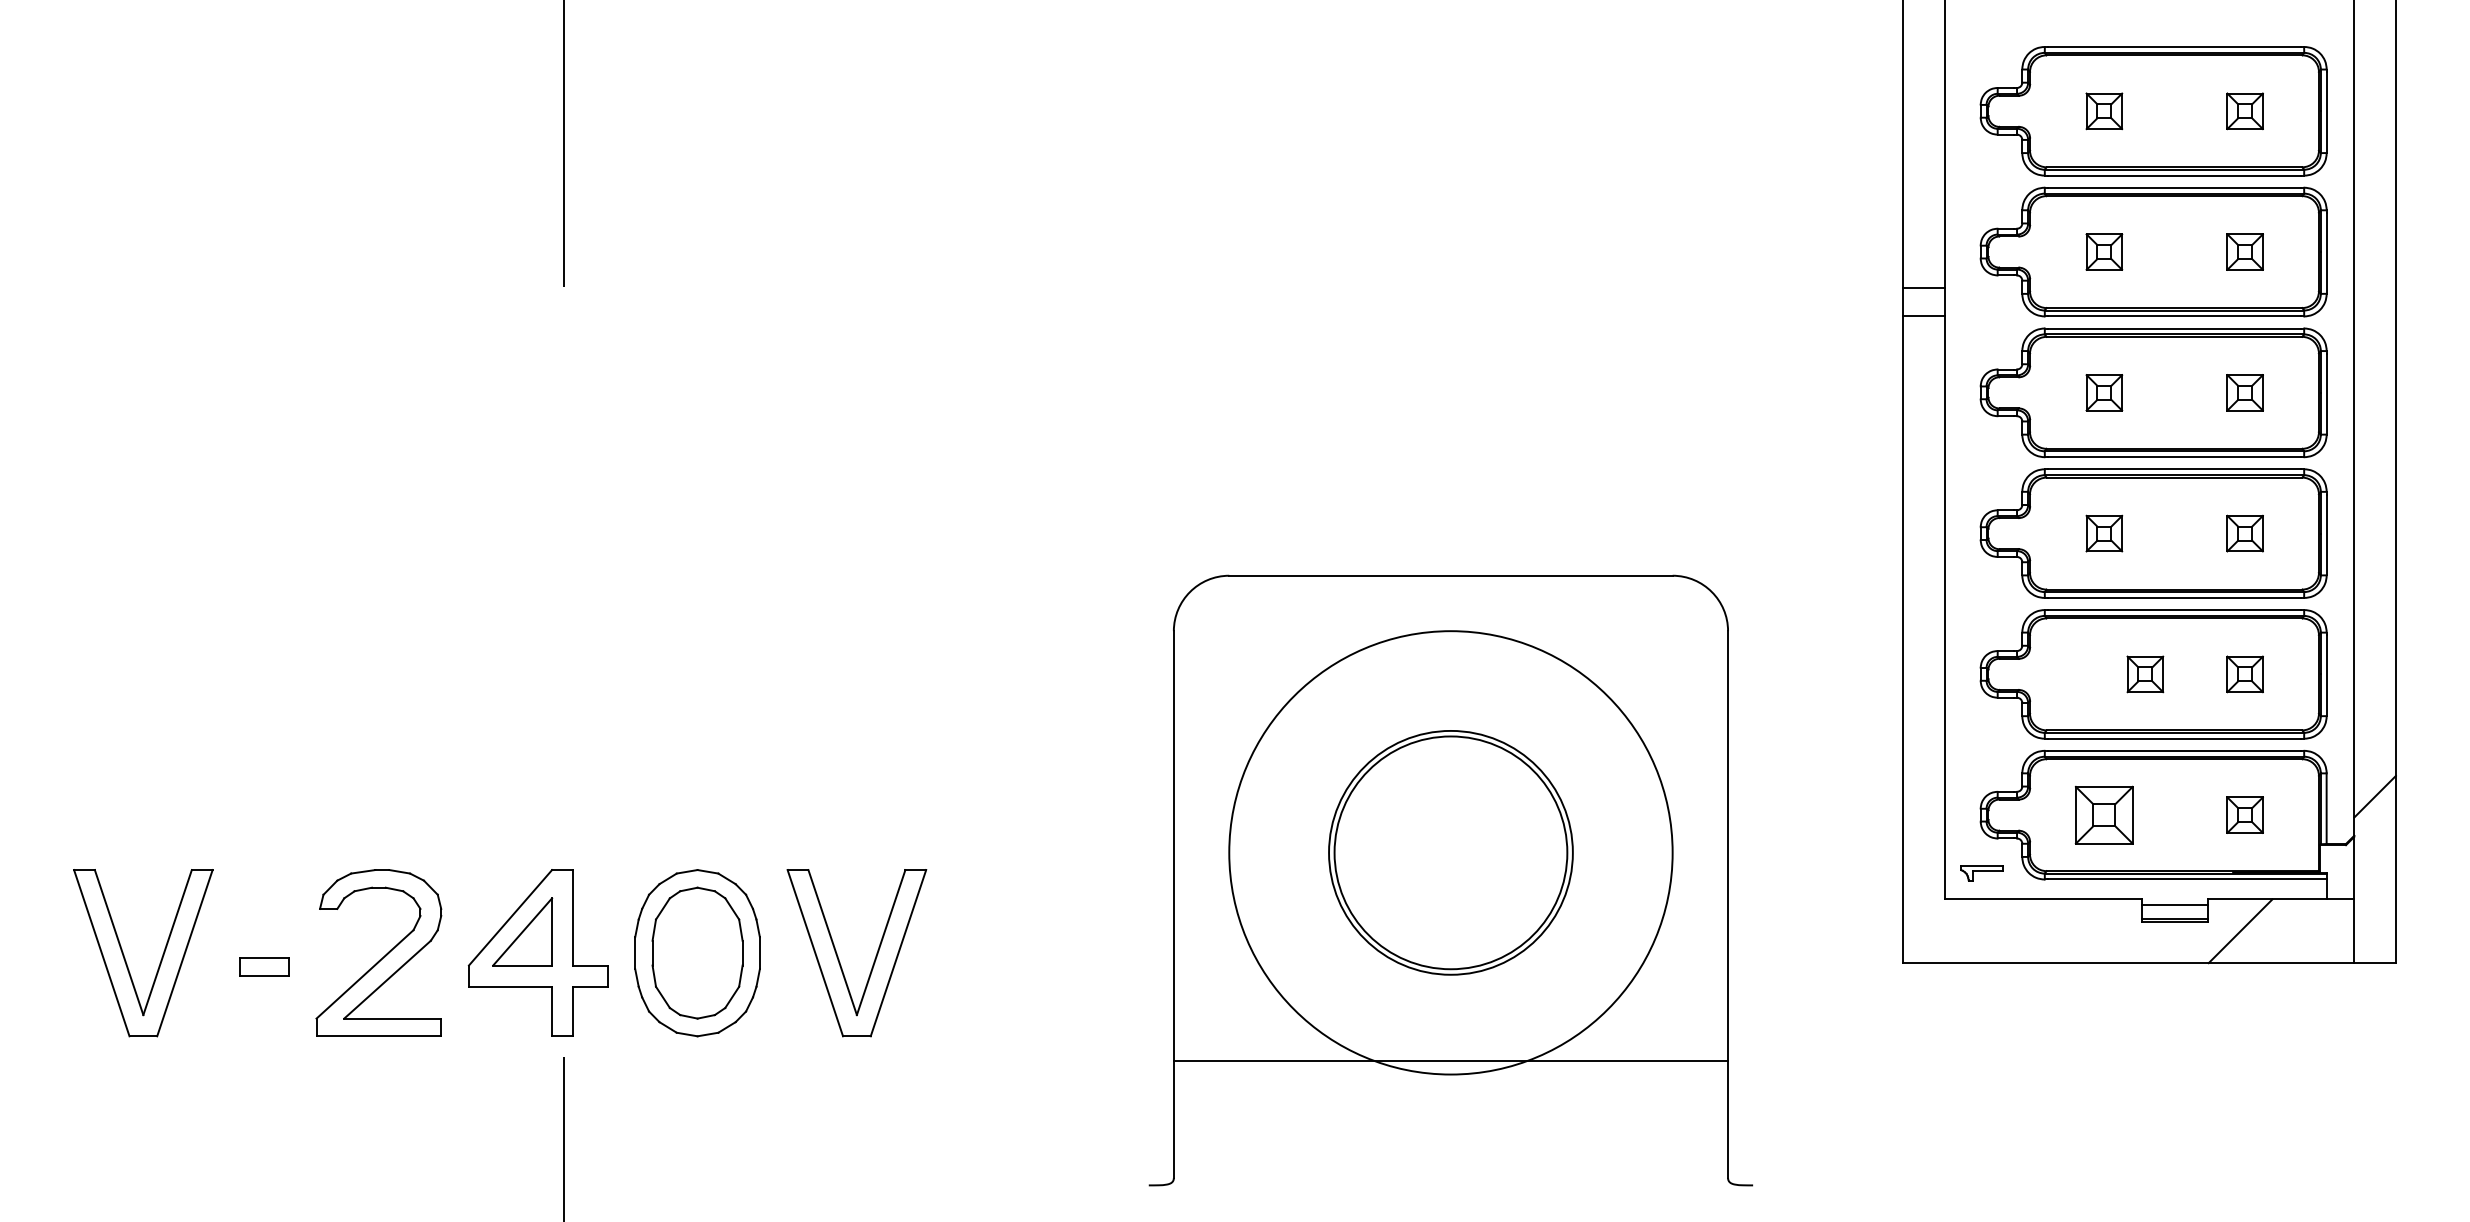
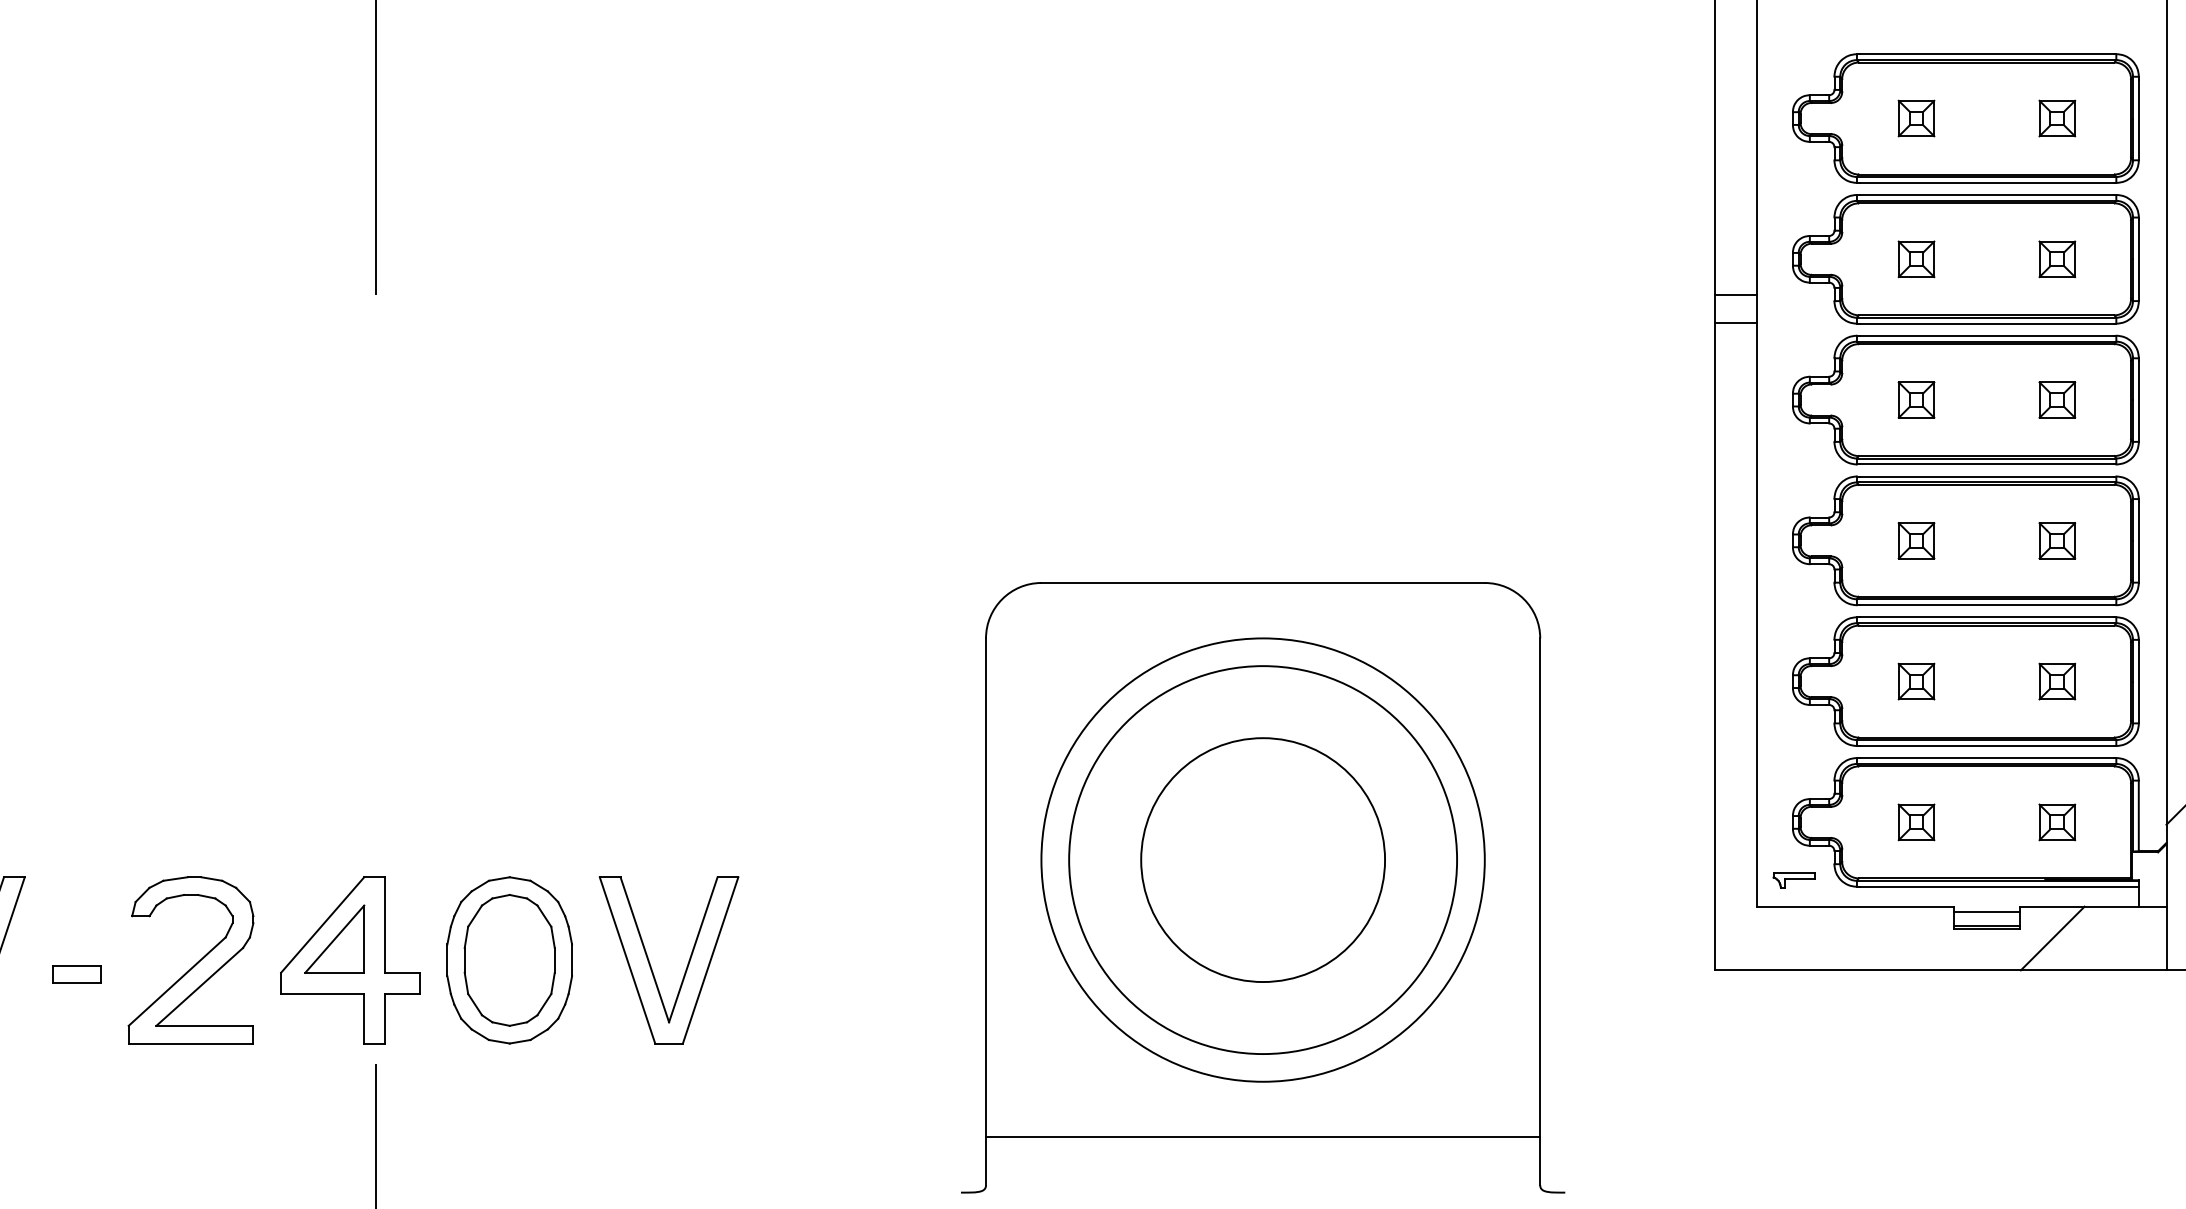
part: (2145, 674) -> (1916, 681), moved
part: (2104, 814) -> (1916, 821), size x0.62
circle: (1450, 852) -> (1262, 859), size x1.67
line: (1450, 1060) -> (1262, 1136), moved

